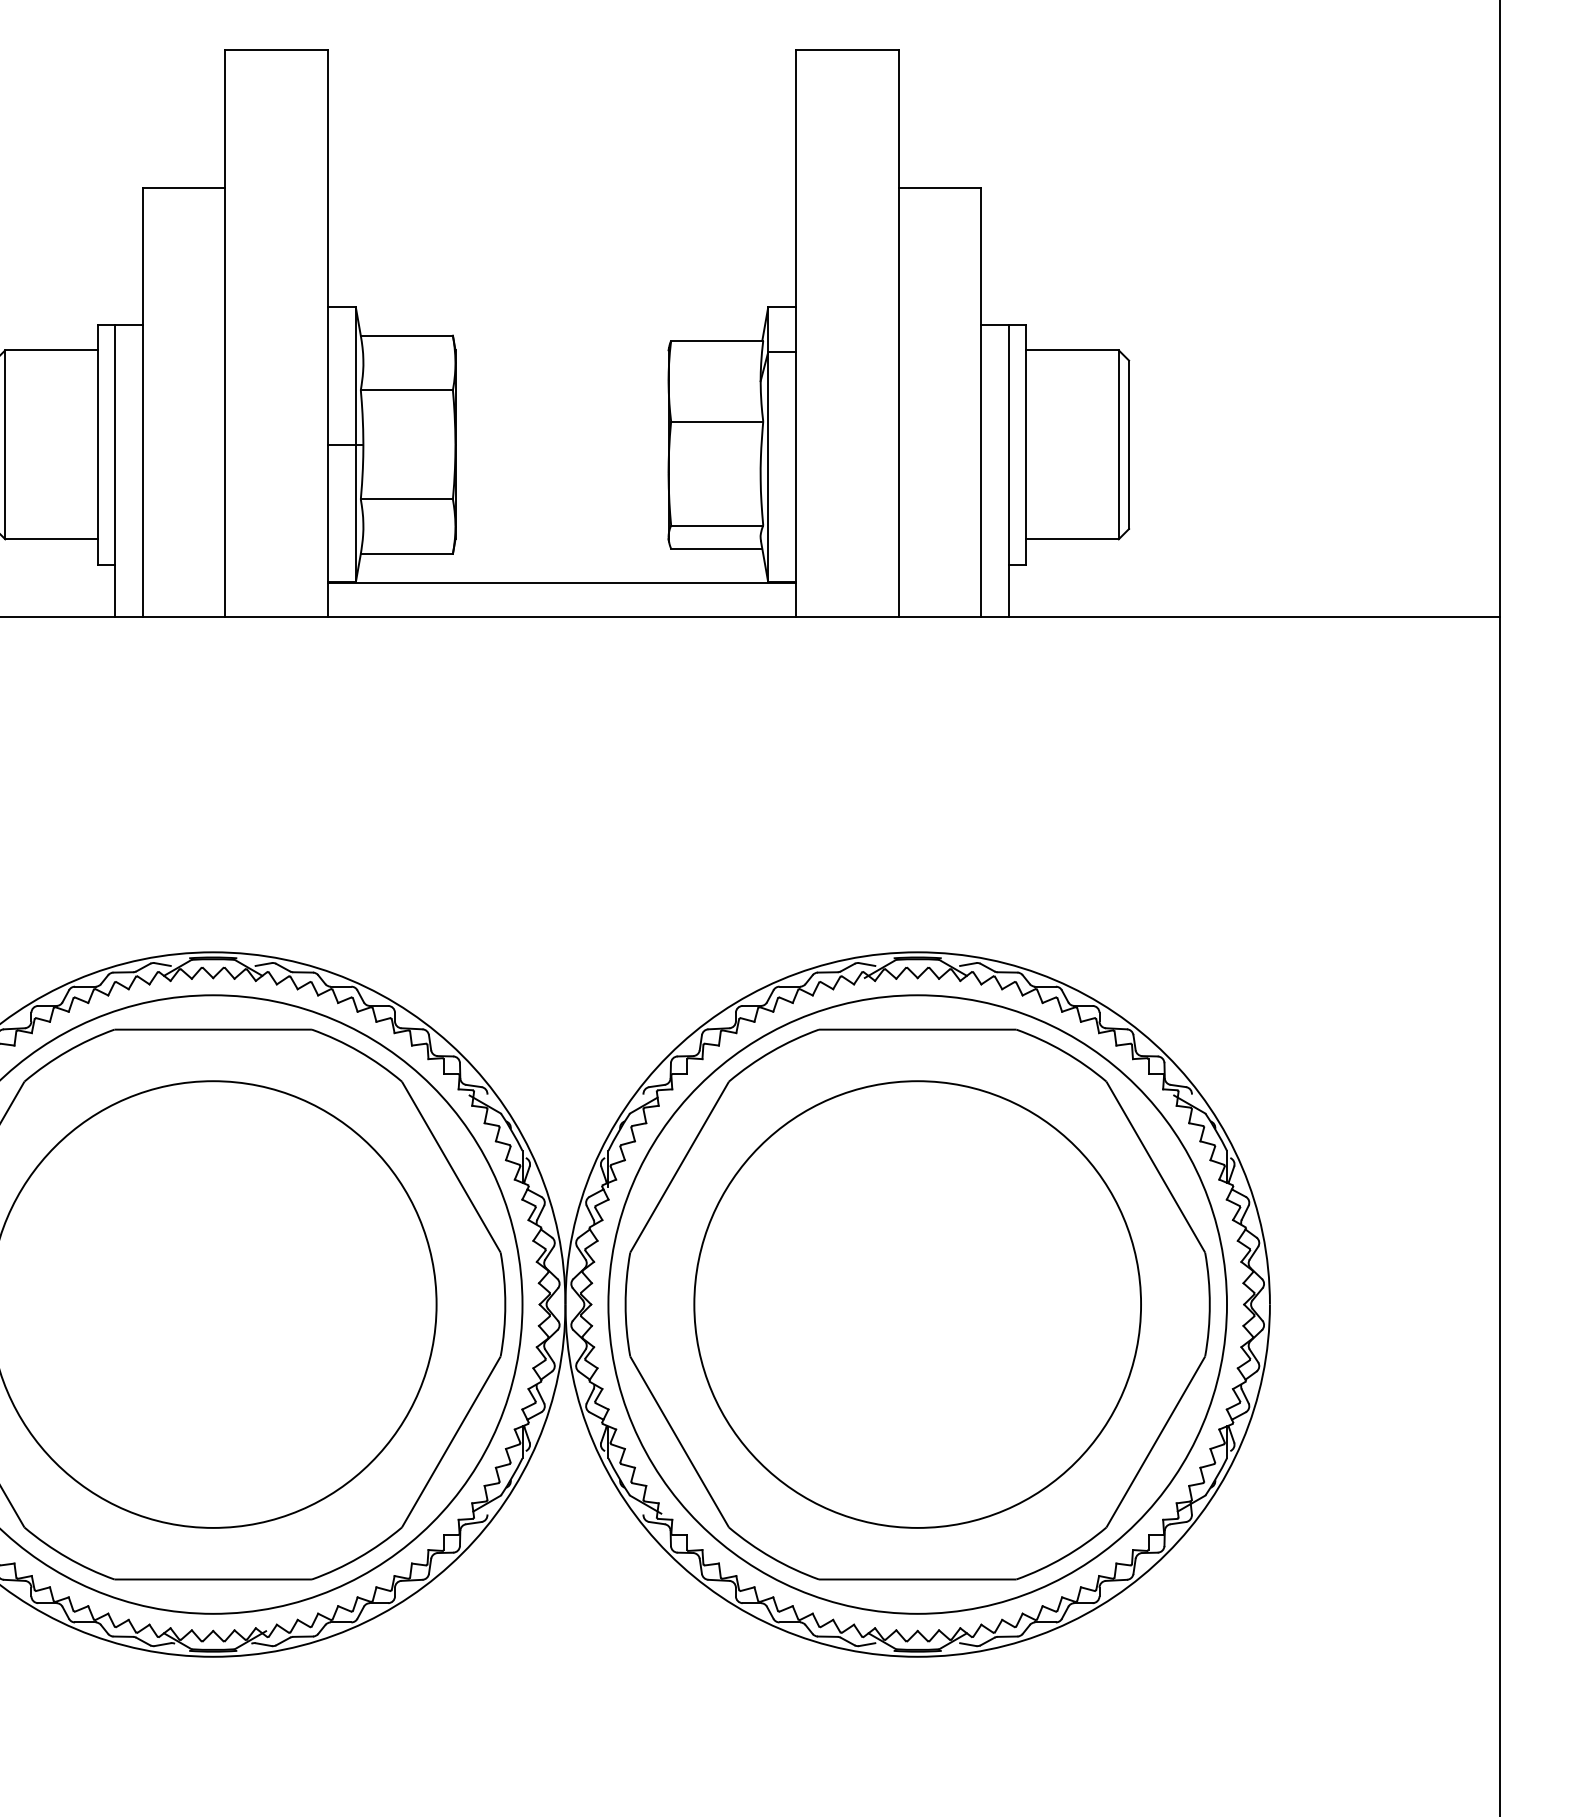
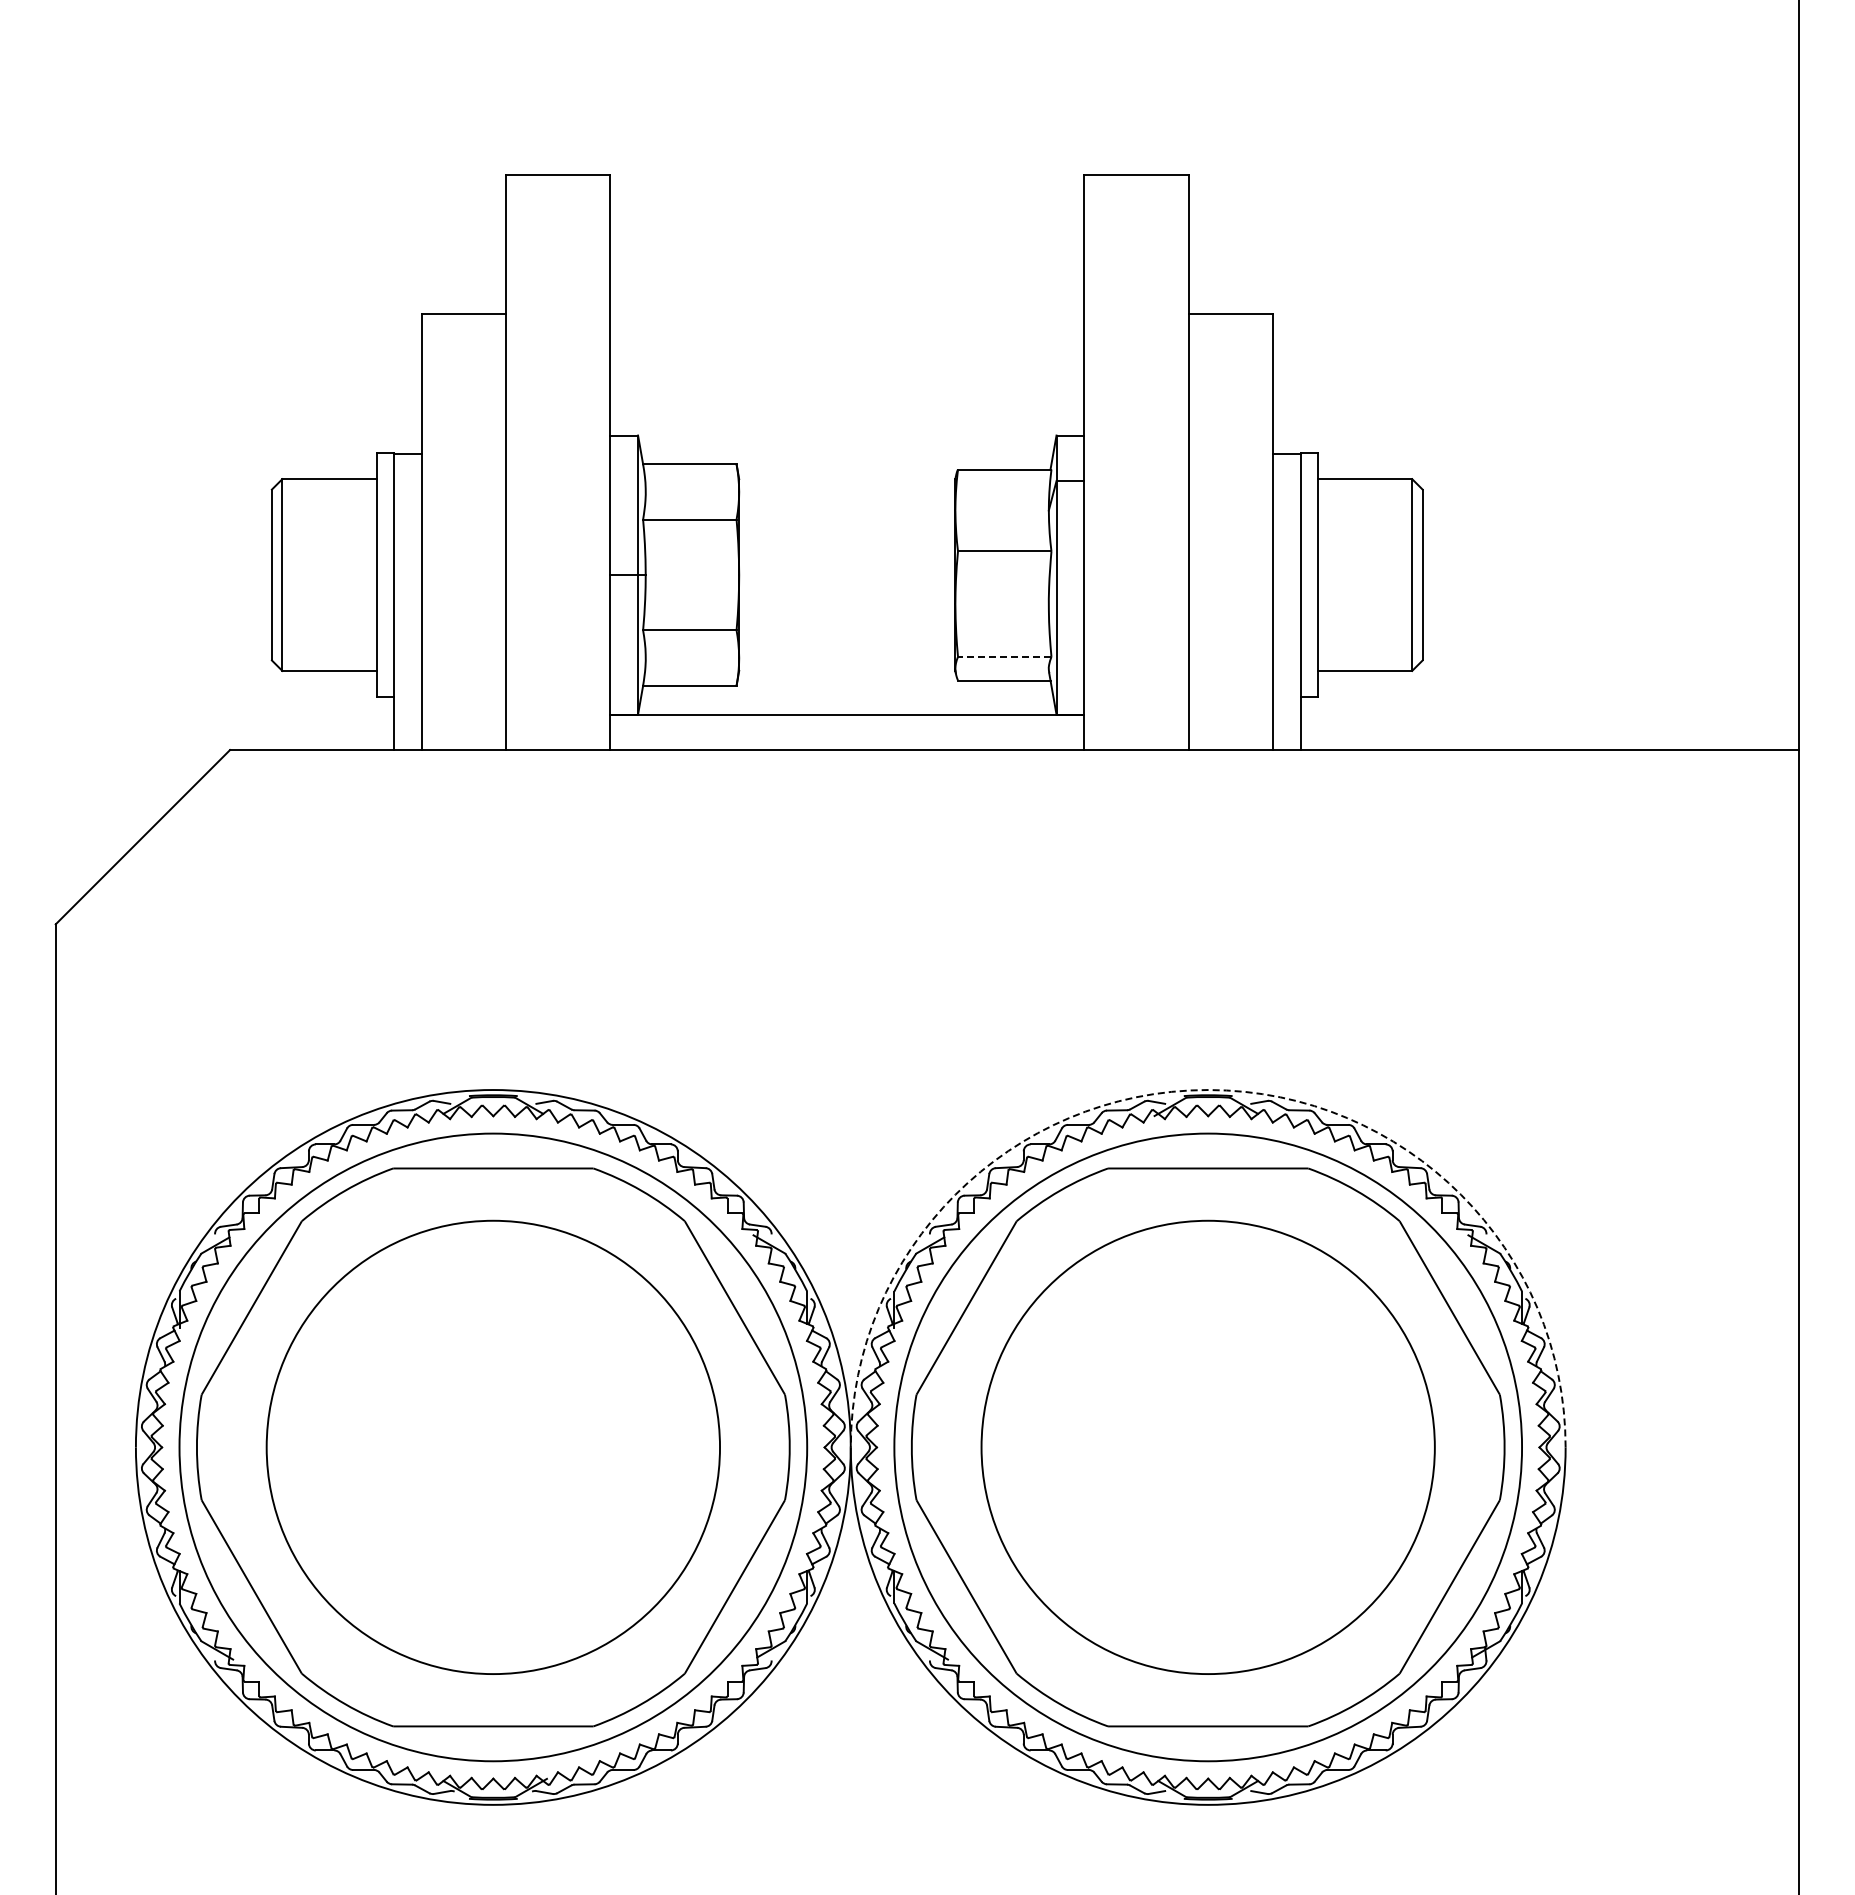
line: (716, 525) -> (1004, 656), solid -> dashed
arc: (918, 952) -> (1208, 1090), solid -> dashed

